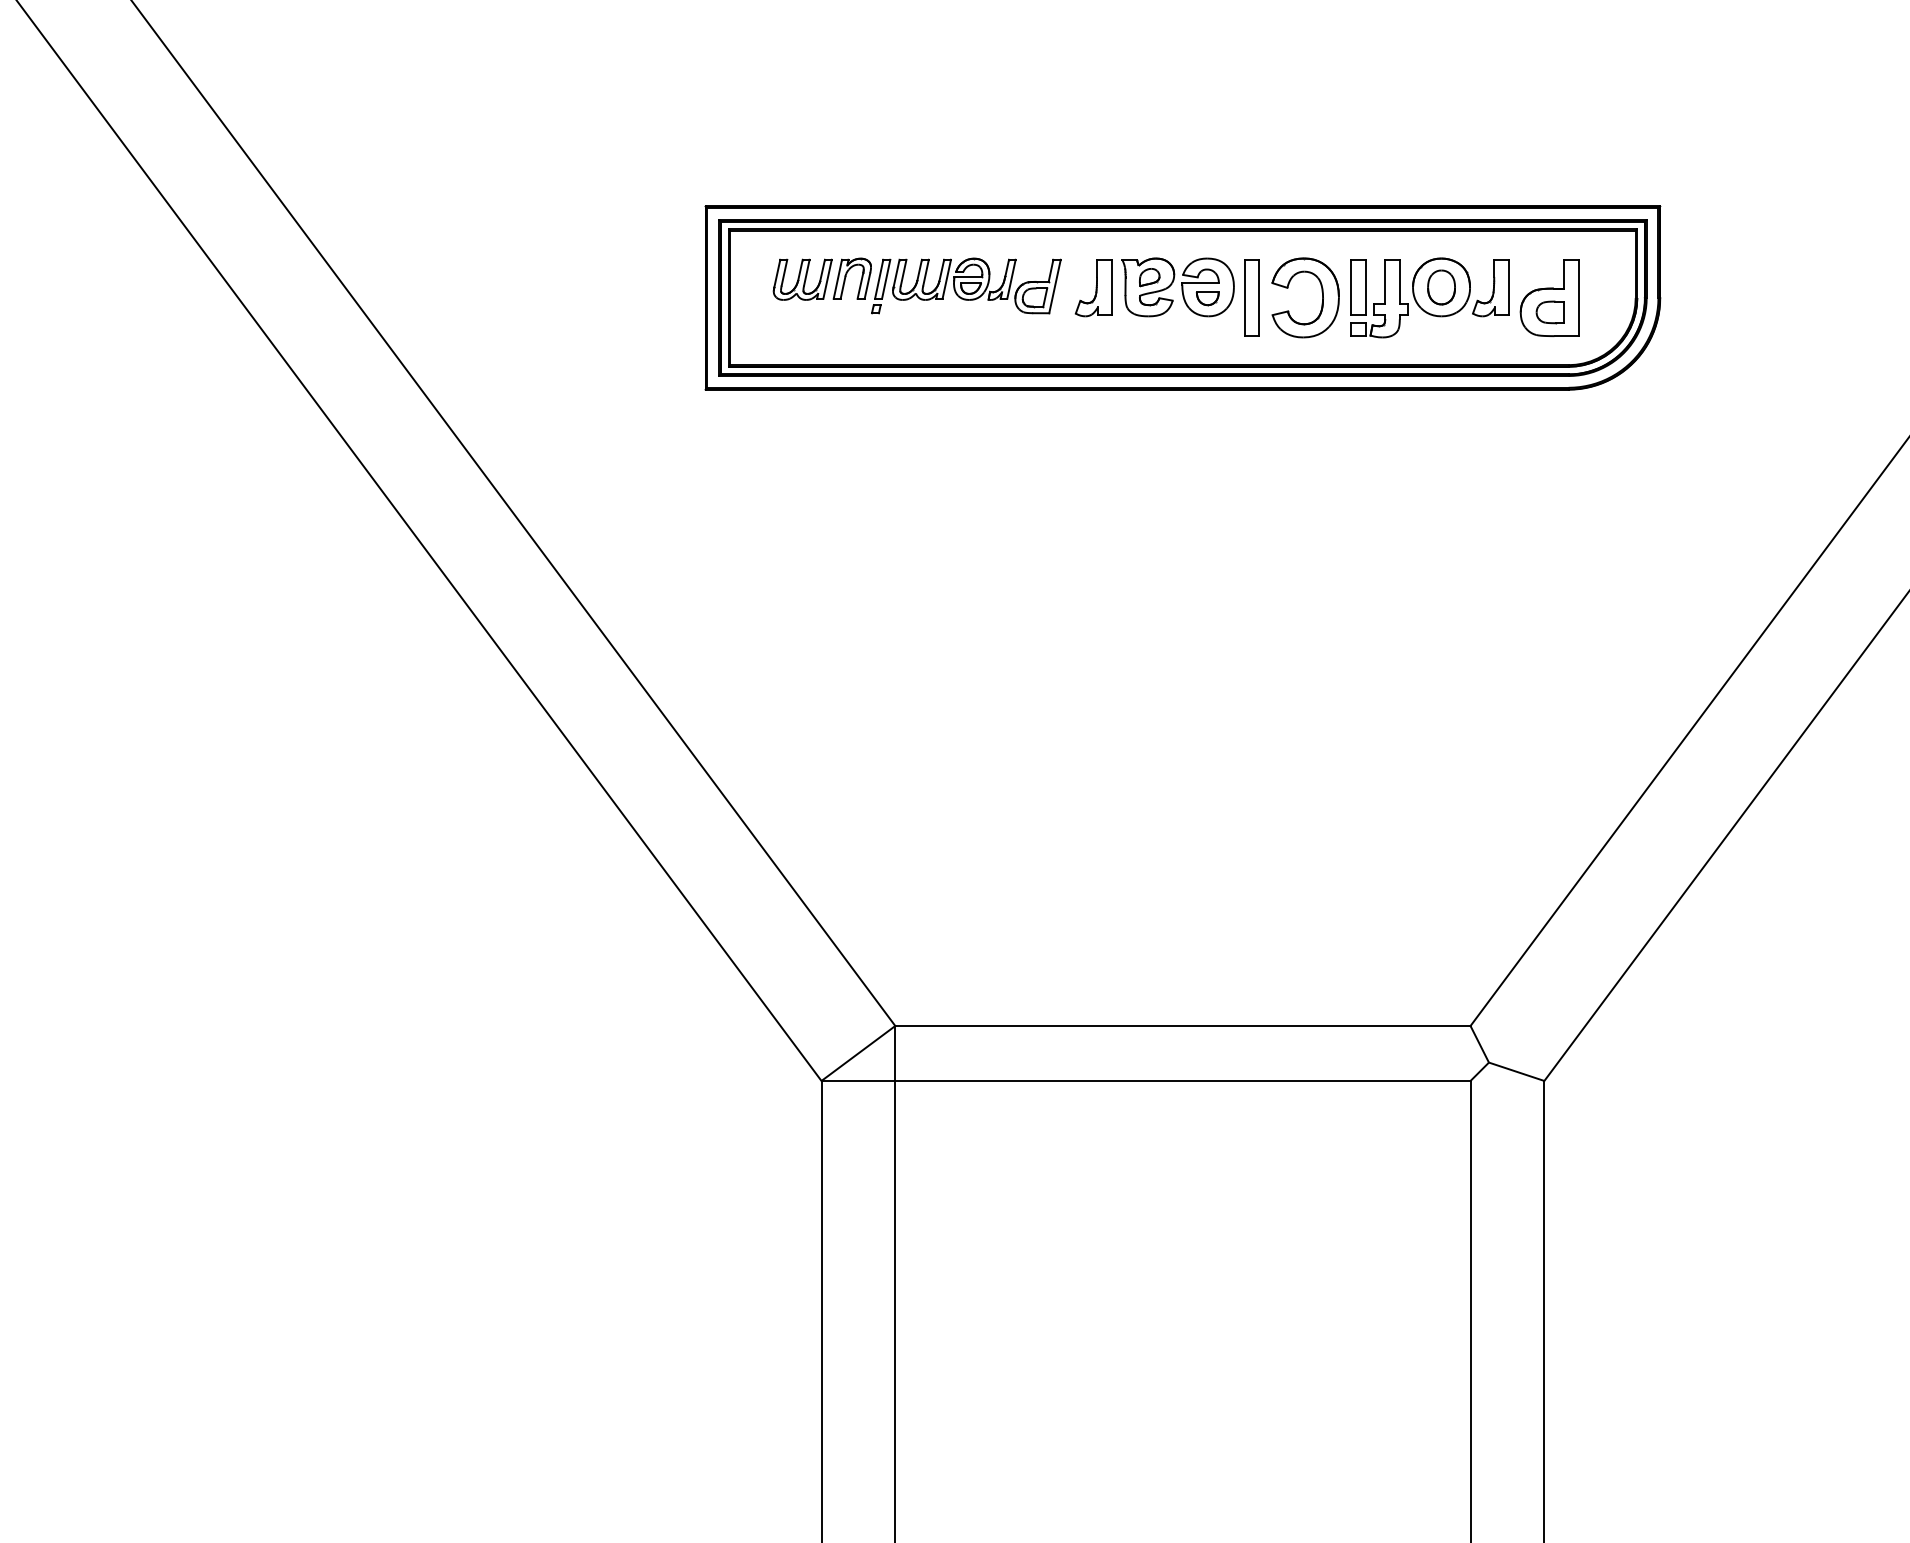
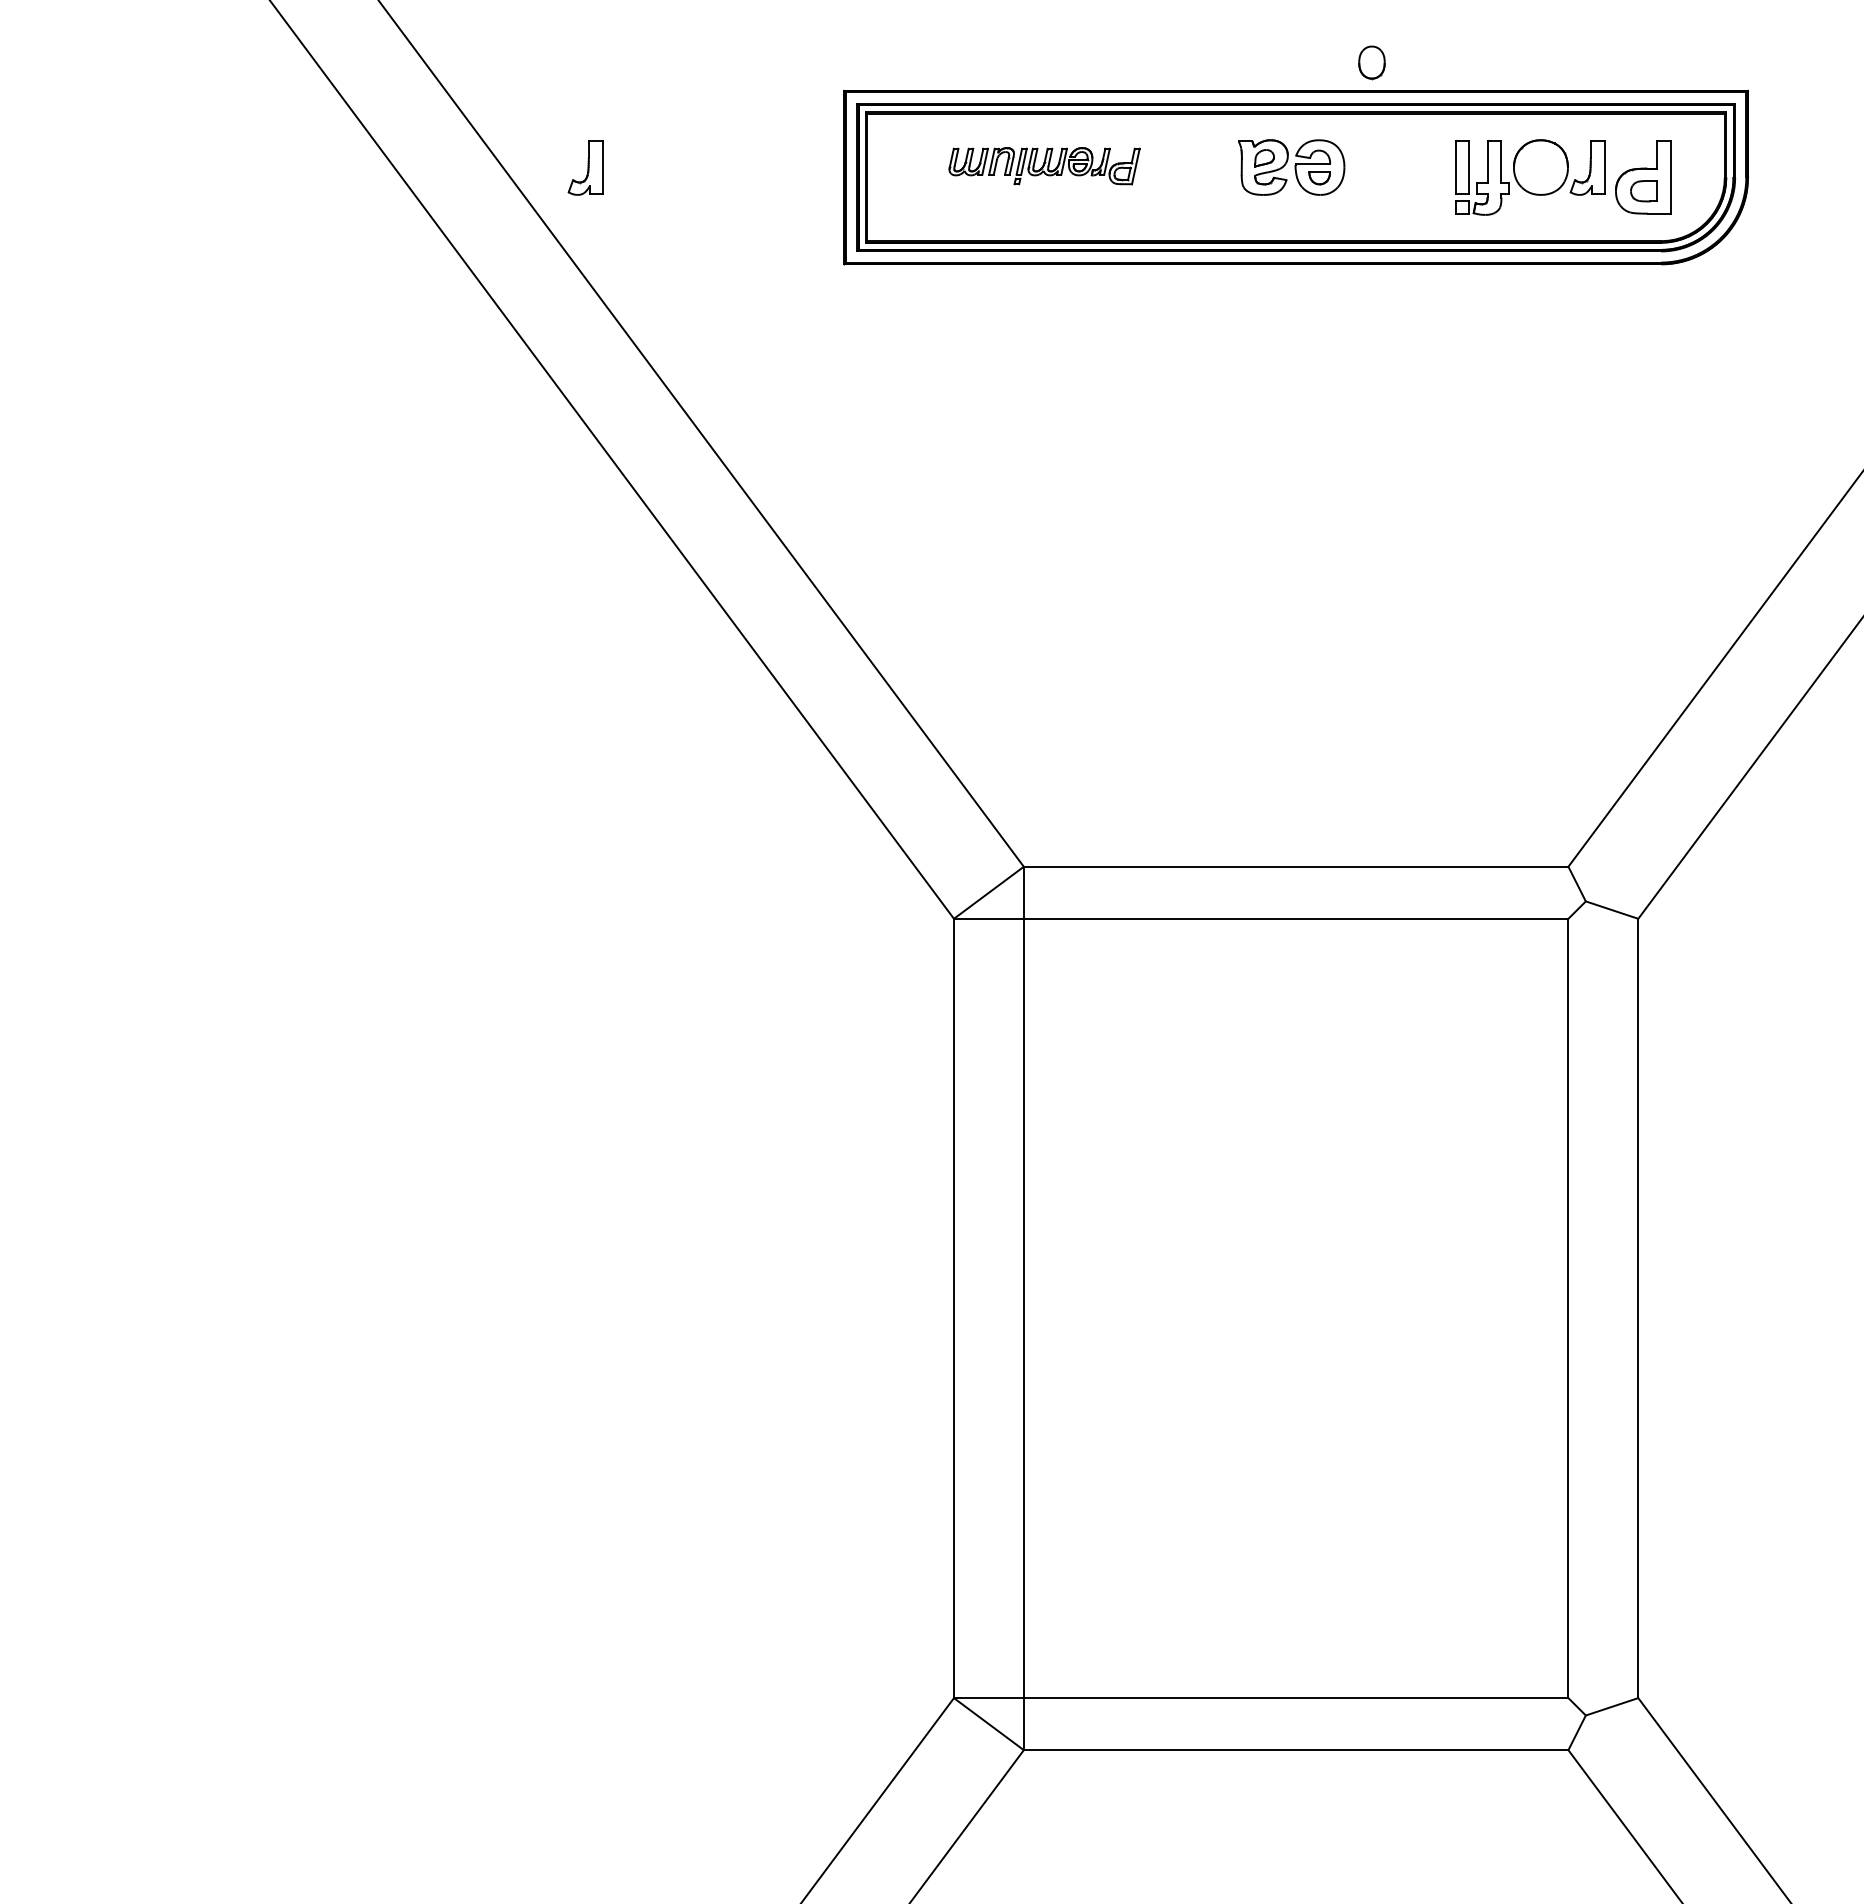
part: (917, 285) -> (1044, 165), size x0.7
part: (1093, 287) -> (585, 167), moved
part: (1441, 287) -> (1371, 62), moved
part: (1251, 297) -> (1361, 177), removed
part: (1321, 297) -> (1427, 177), removed

